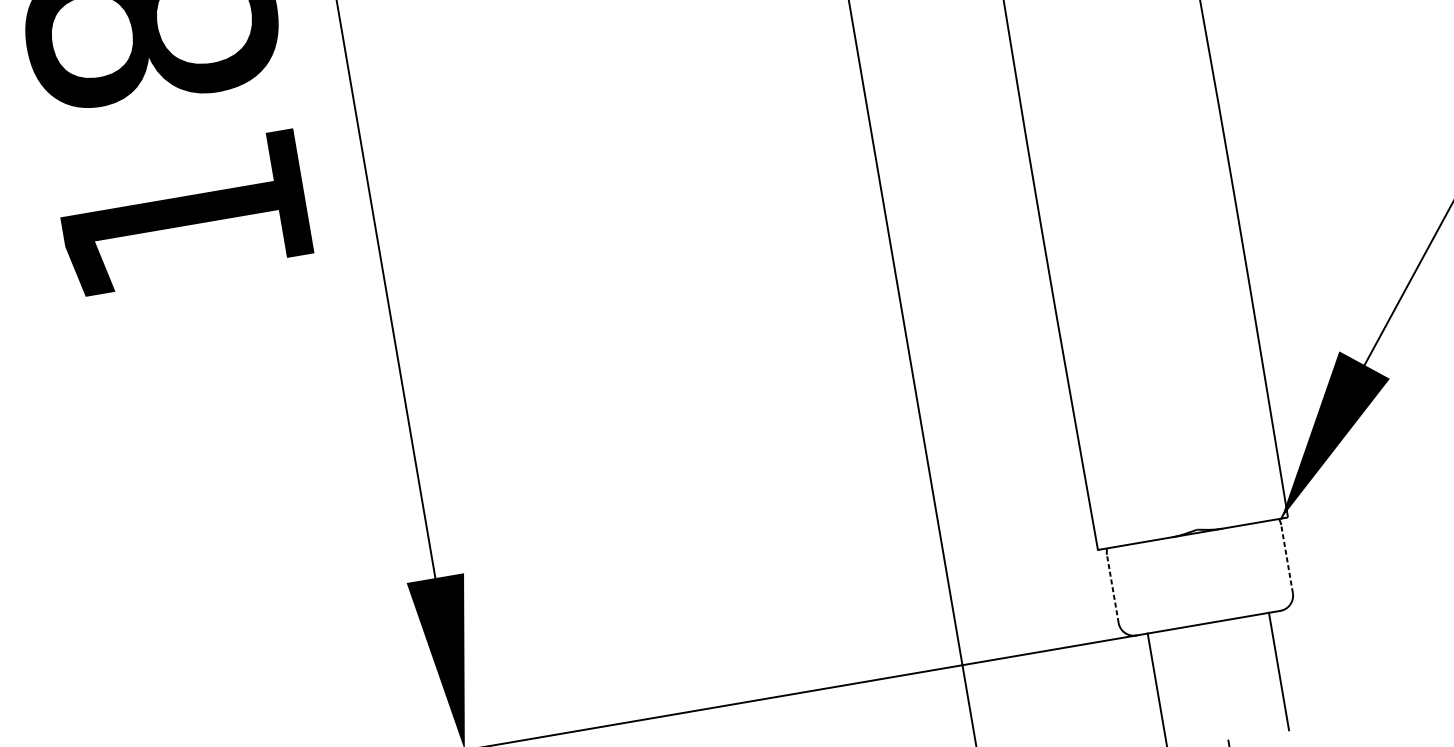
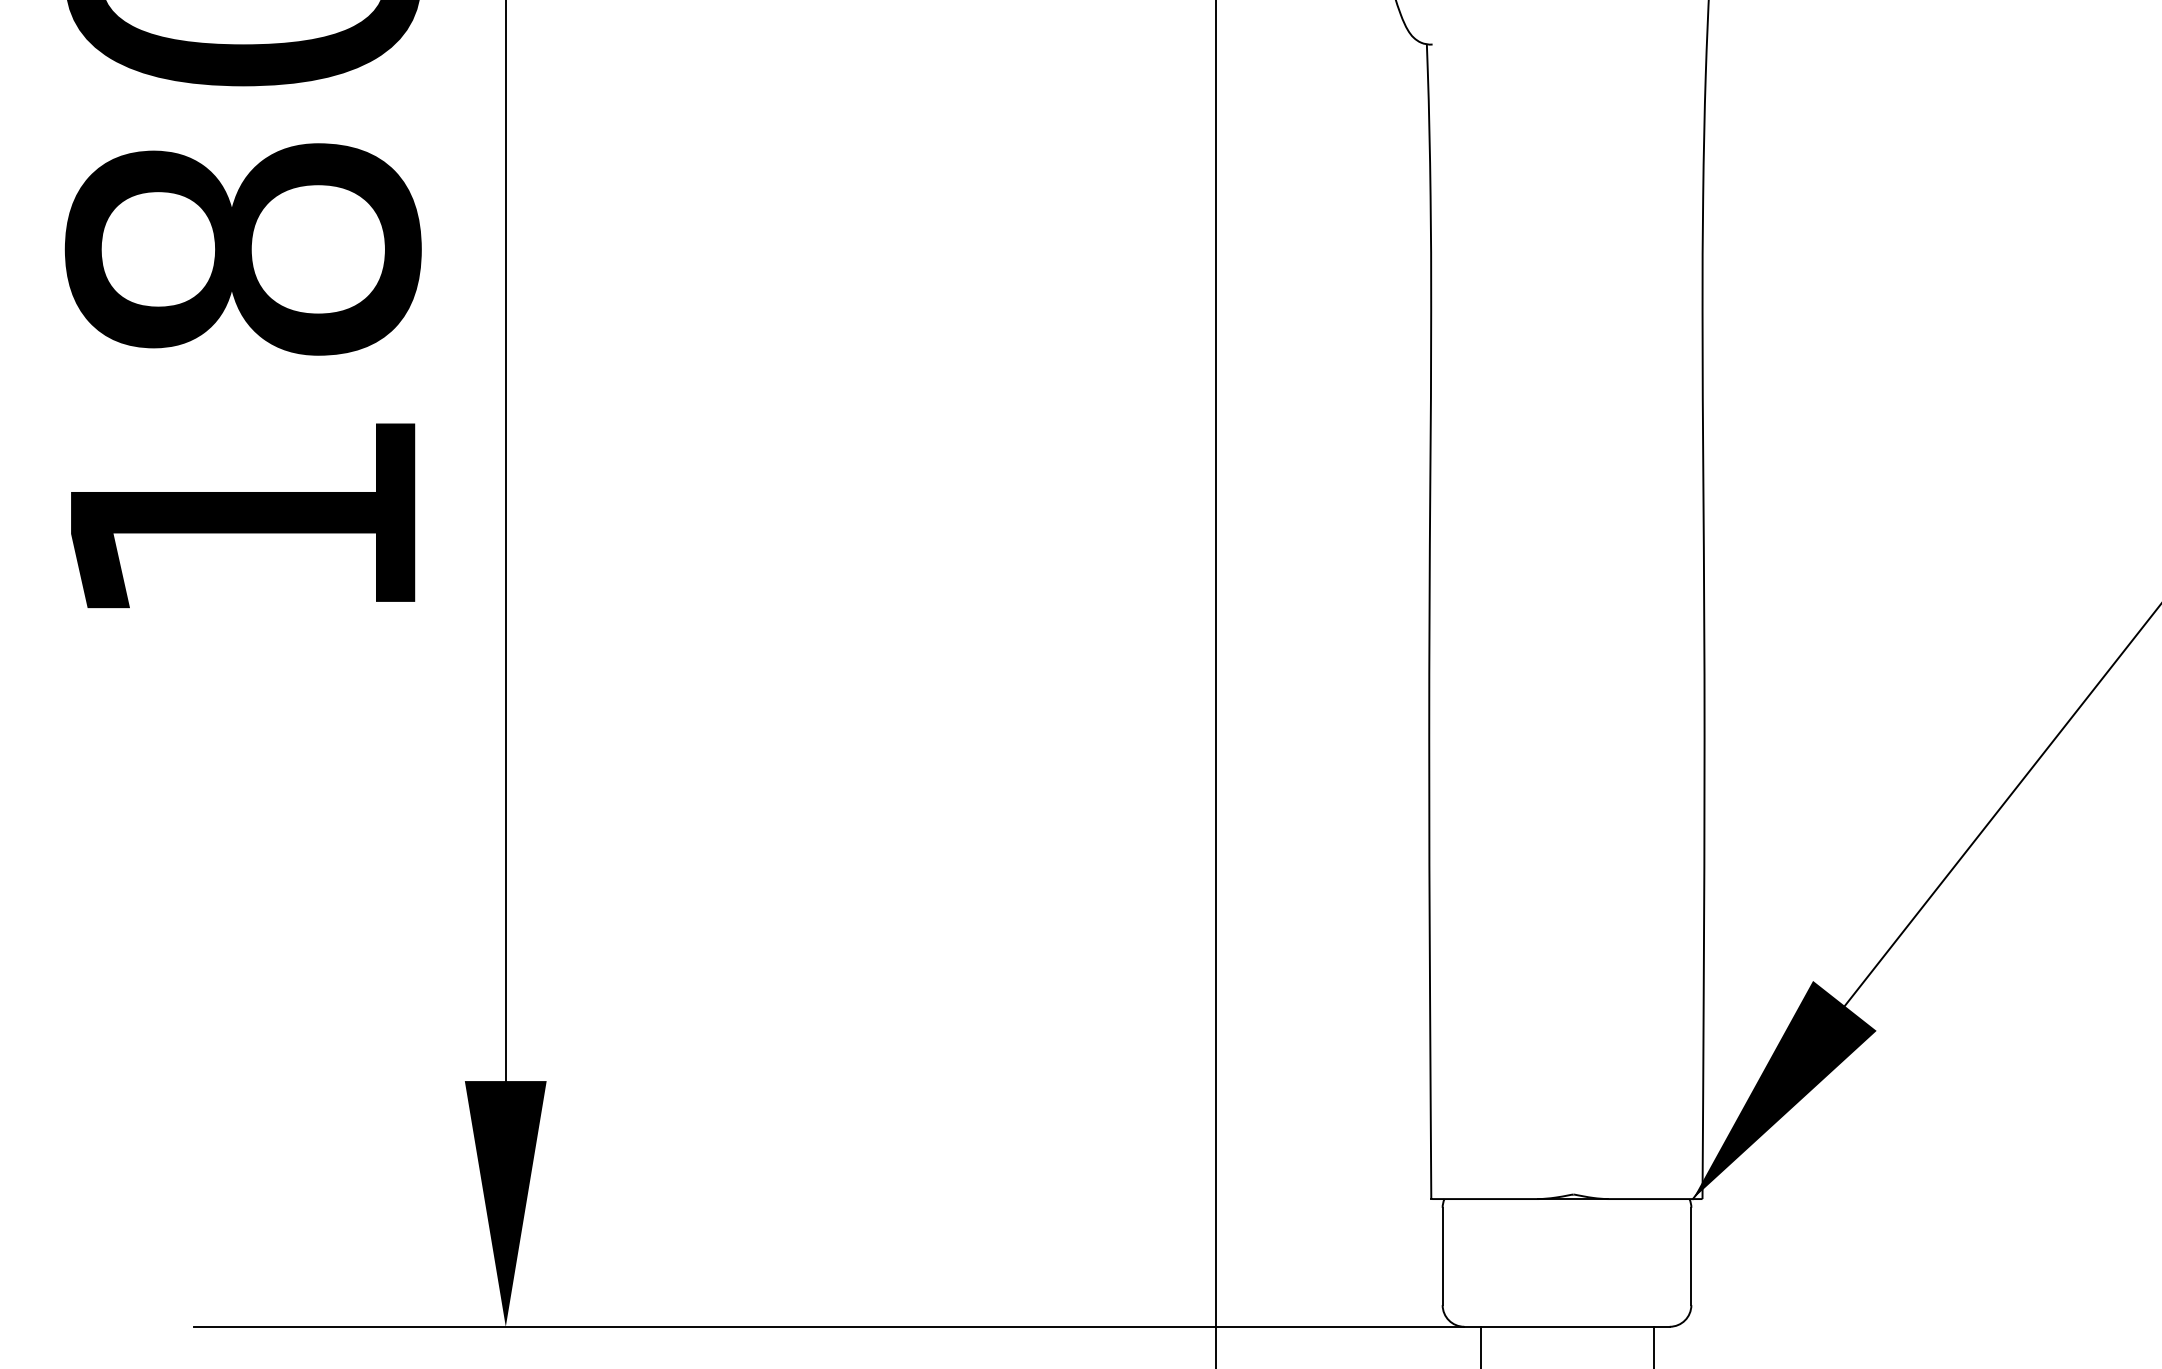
line: (1287, 559) -> (1691, 1256), dashed -> solid
line: (1112, 588) -> (1442, 1256), dashed -> solid

